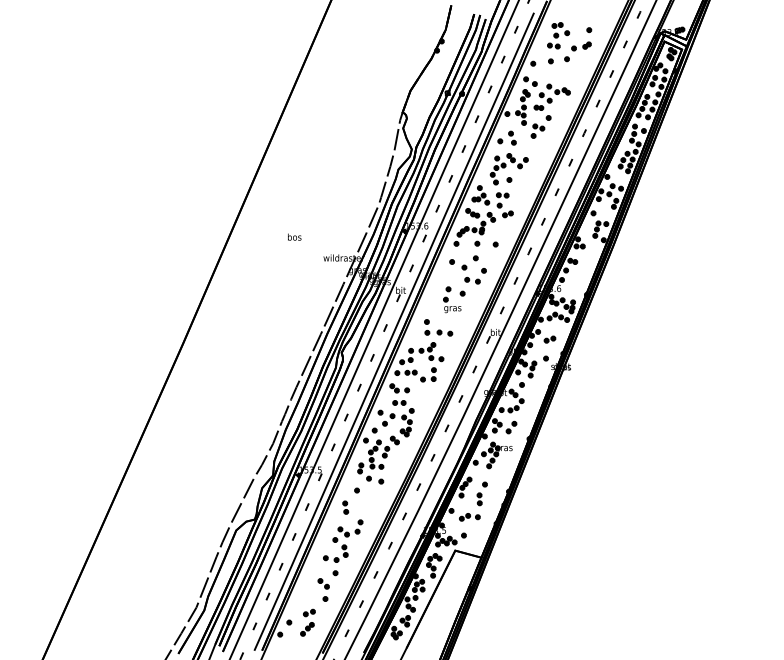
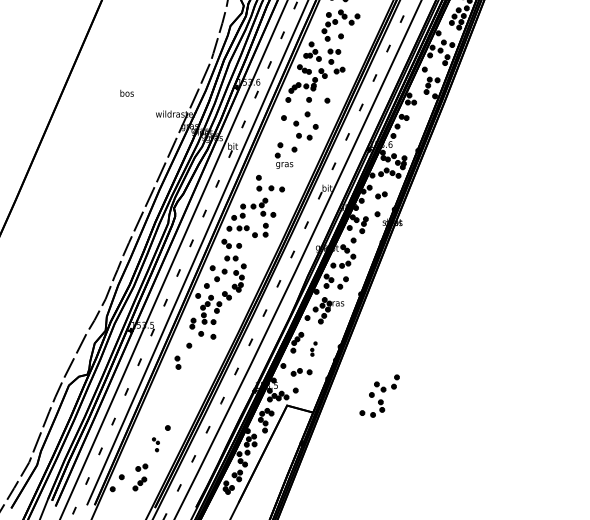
part: (481, 493) -> (313, 348), size x0.6
part: (343, 540) -> (379, 395), moved
part: (323, 589) -> (155, 444), size x0.6

